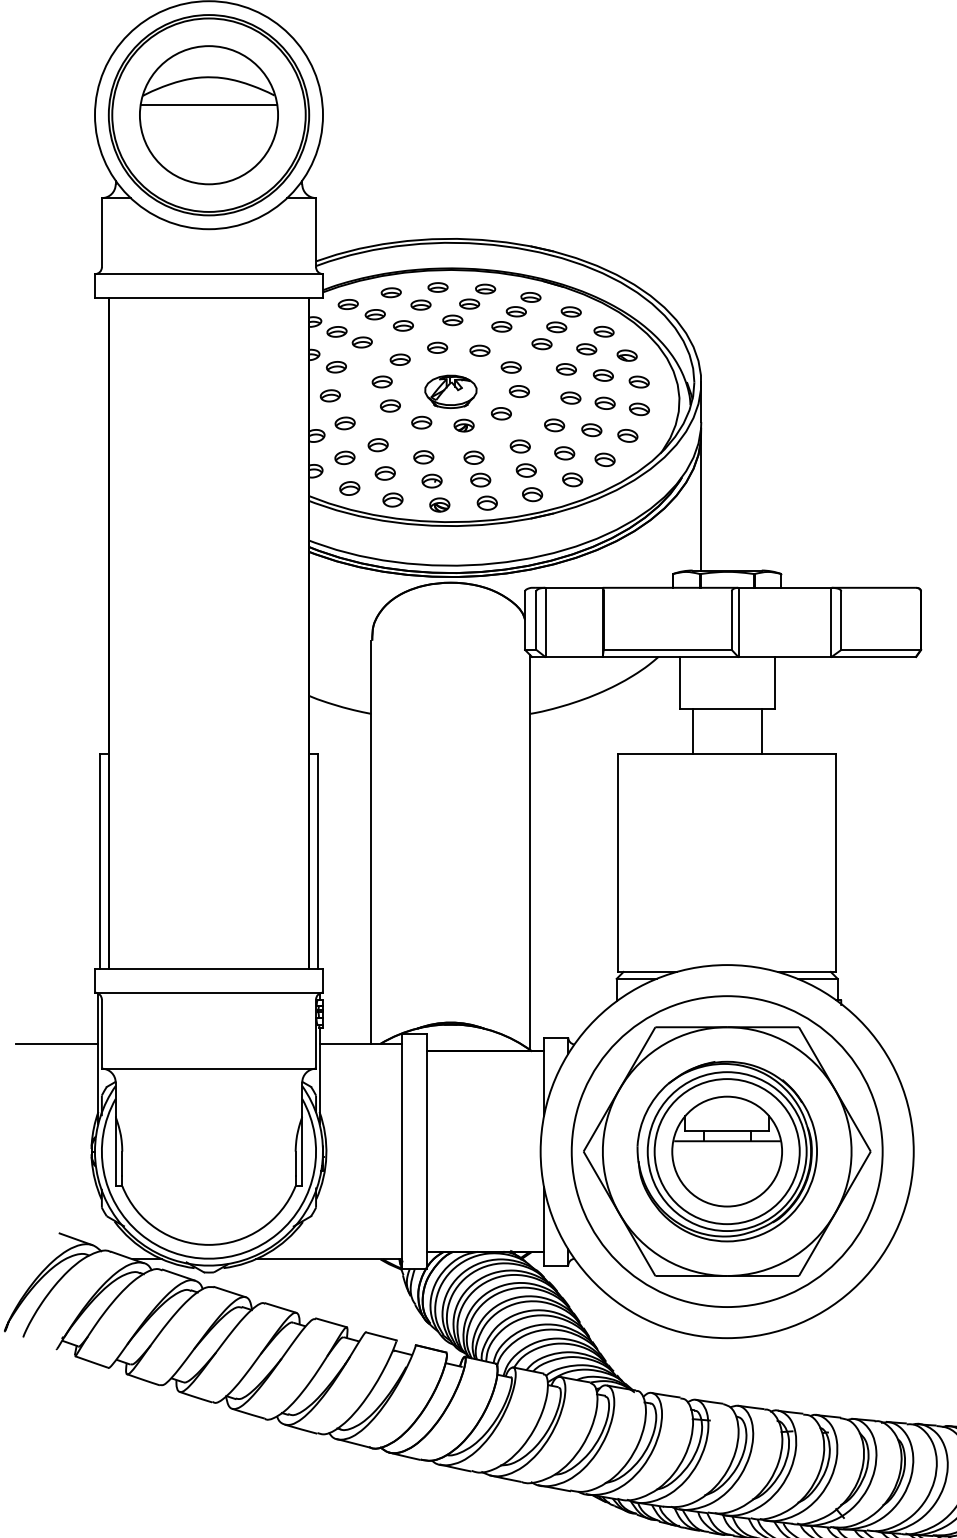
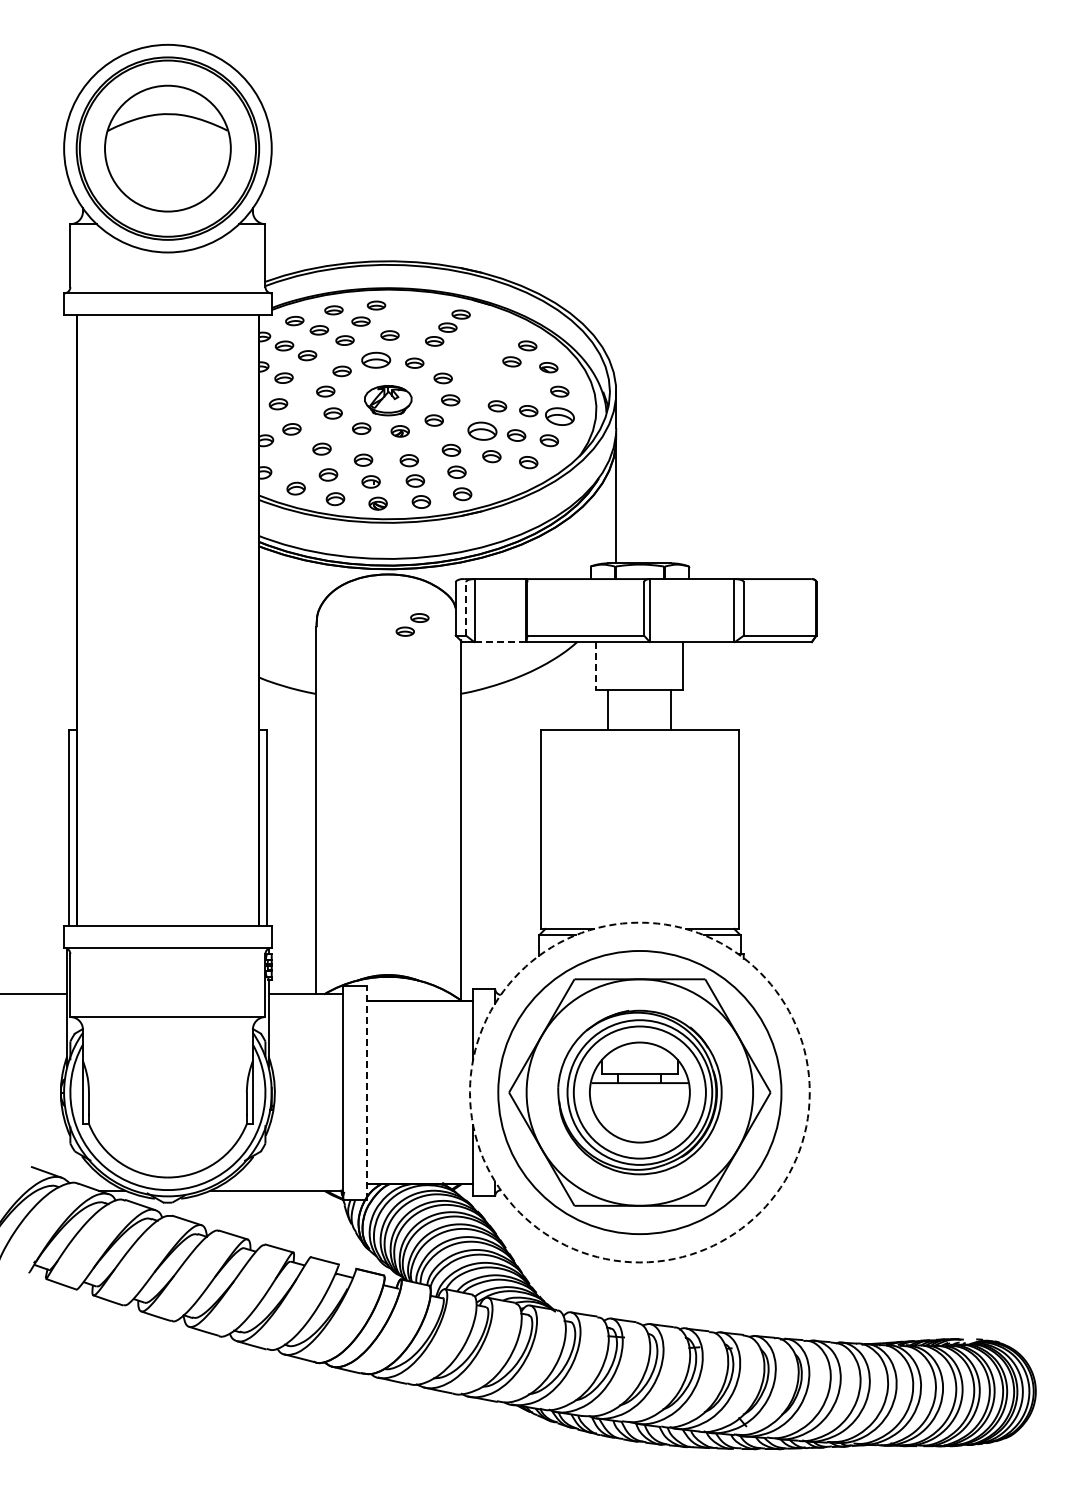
line: (208, 105) -> (167, 139), removed
part: (477, 296) -> (412, 624), moved
part: (556, 328) -> (484, 342), removed
part: (436, 347) -> (375, 360), size x1.6
part: (566, 368) -> (493, 379), removed
part: (602, 375) -> (526, 385), removed
part: (638, 409) -> (559, 416), size x1.6
part: (554, 424) -> (482, 430), size x1.6
part: (344, 457) -> (291, 460), removed
part: (571, 479) -> (498, 480), removed
line: (536, 620) -> (466, 608), solid -> dashed
line: (574, 657) -> (500, 642), solid -> dashed
line: (679, 682) -> (596, 665), solid -> dashed
line: (427, 1151) -> (366, 1092), solid -> dashed
circle: (726, 1151) -> (639, 1092), solid -> dashed

